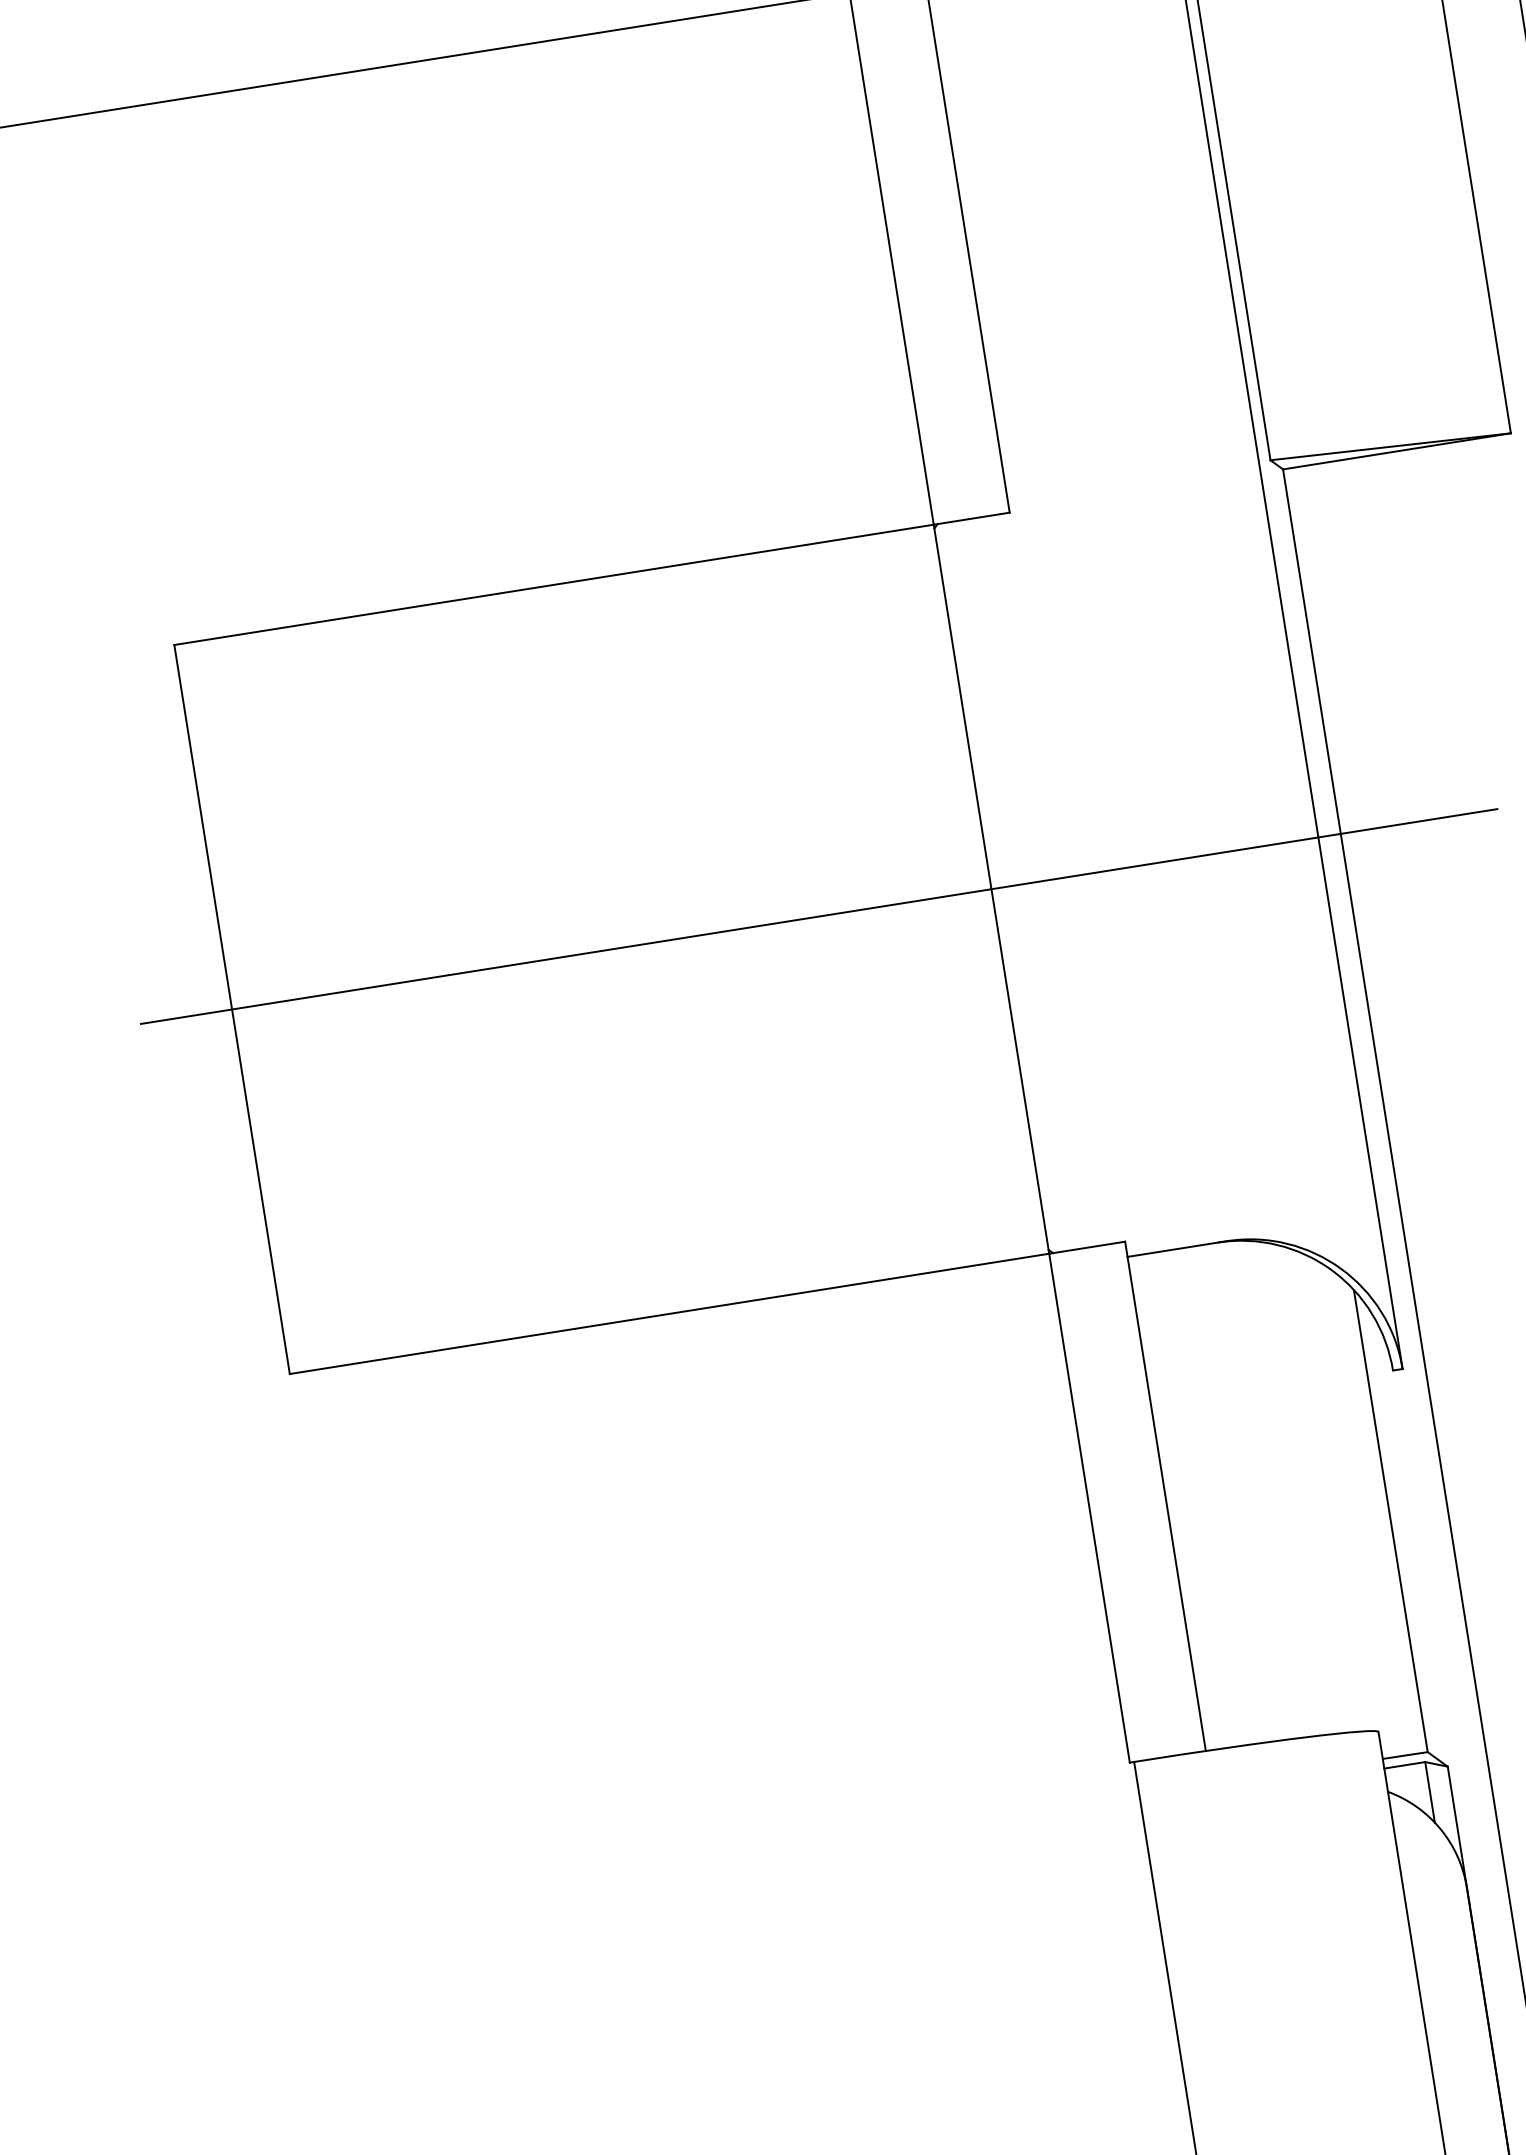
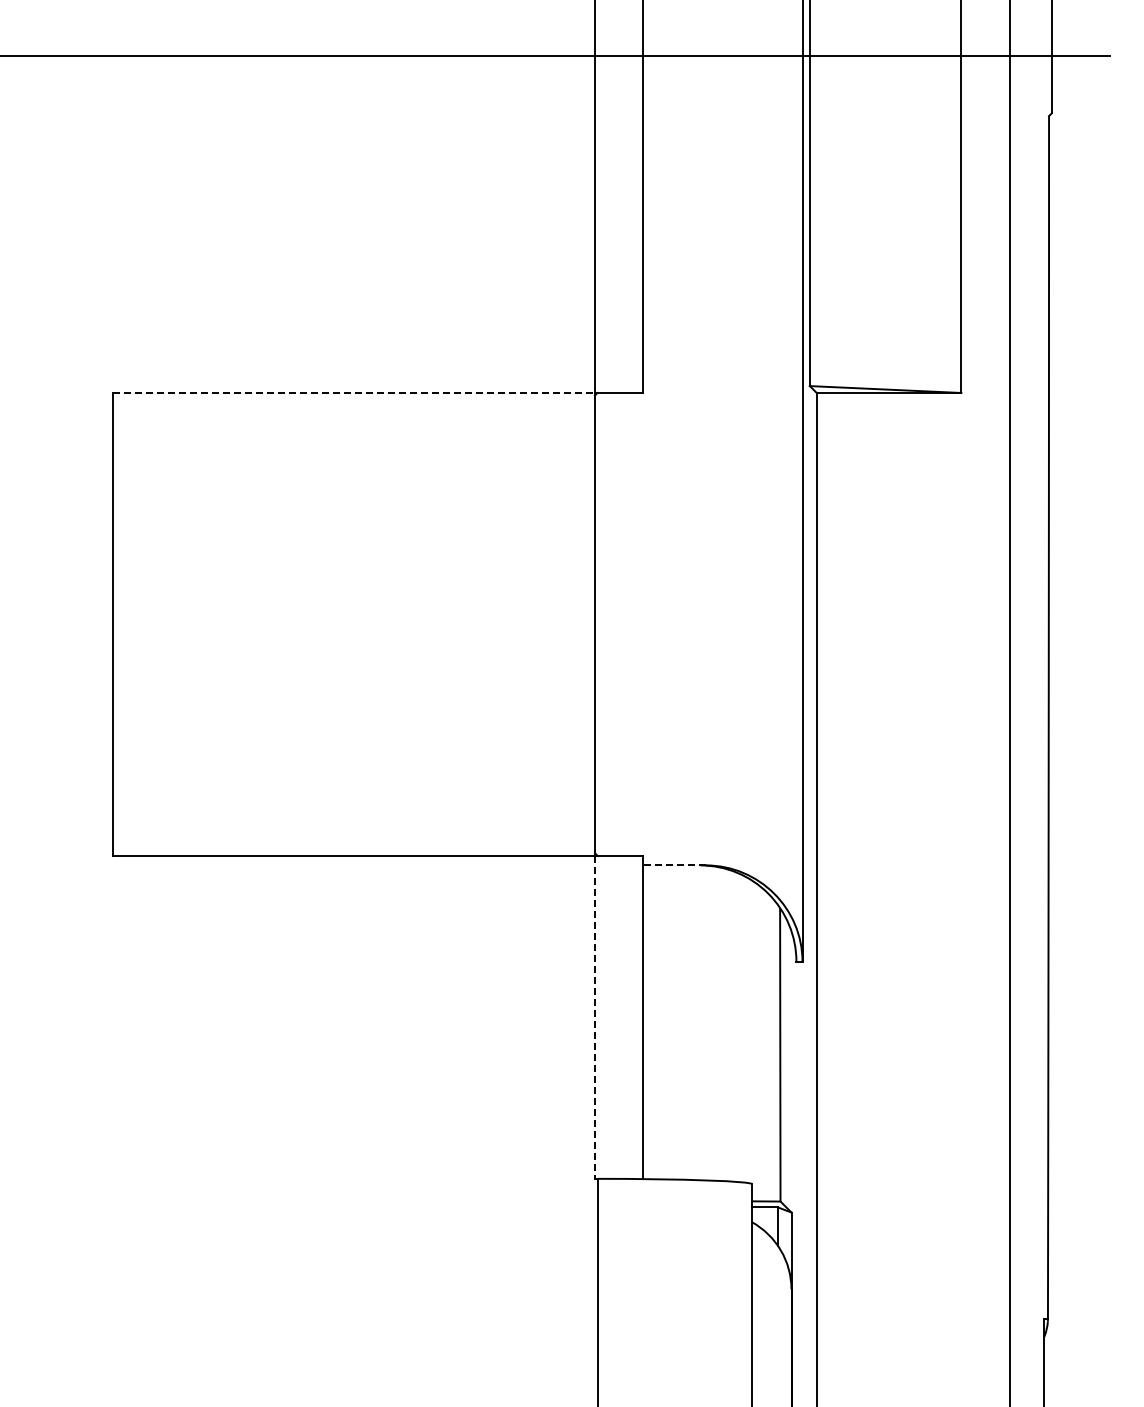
line: (554, 583) -> (354, 392), solid -> dashed
line: (819, 916) -> (485, 624), removed
line: (1176, 1249) -> (674, 865), solid -> dashed
line: (1090, 1508) -> (595, 1017), solid -> dashed

